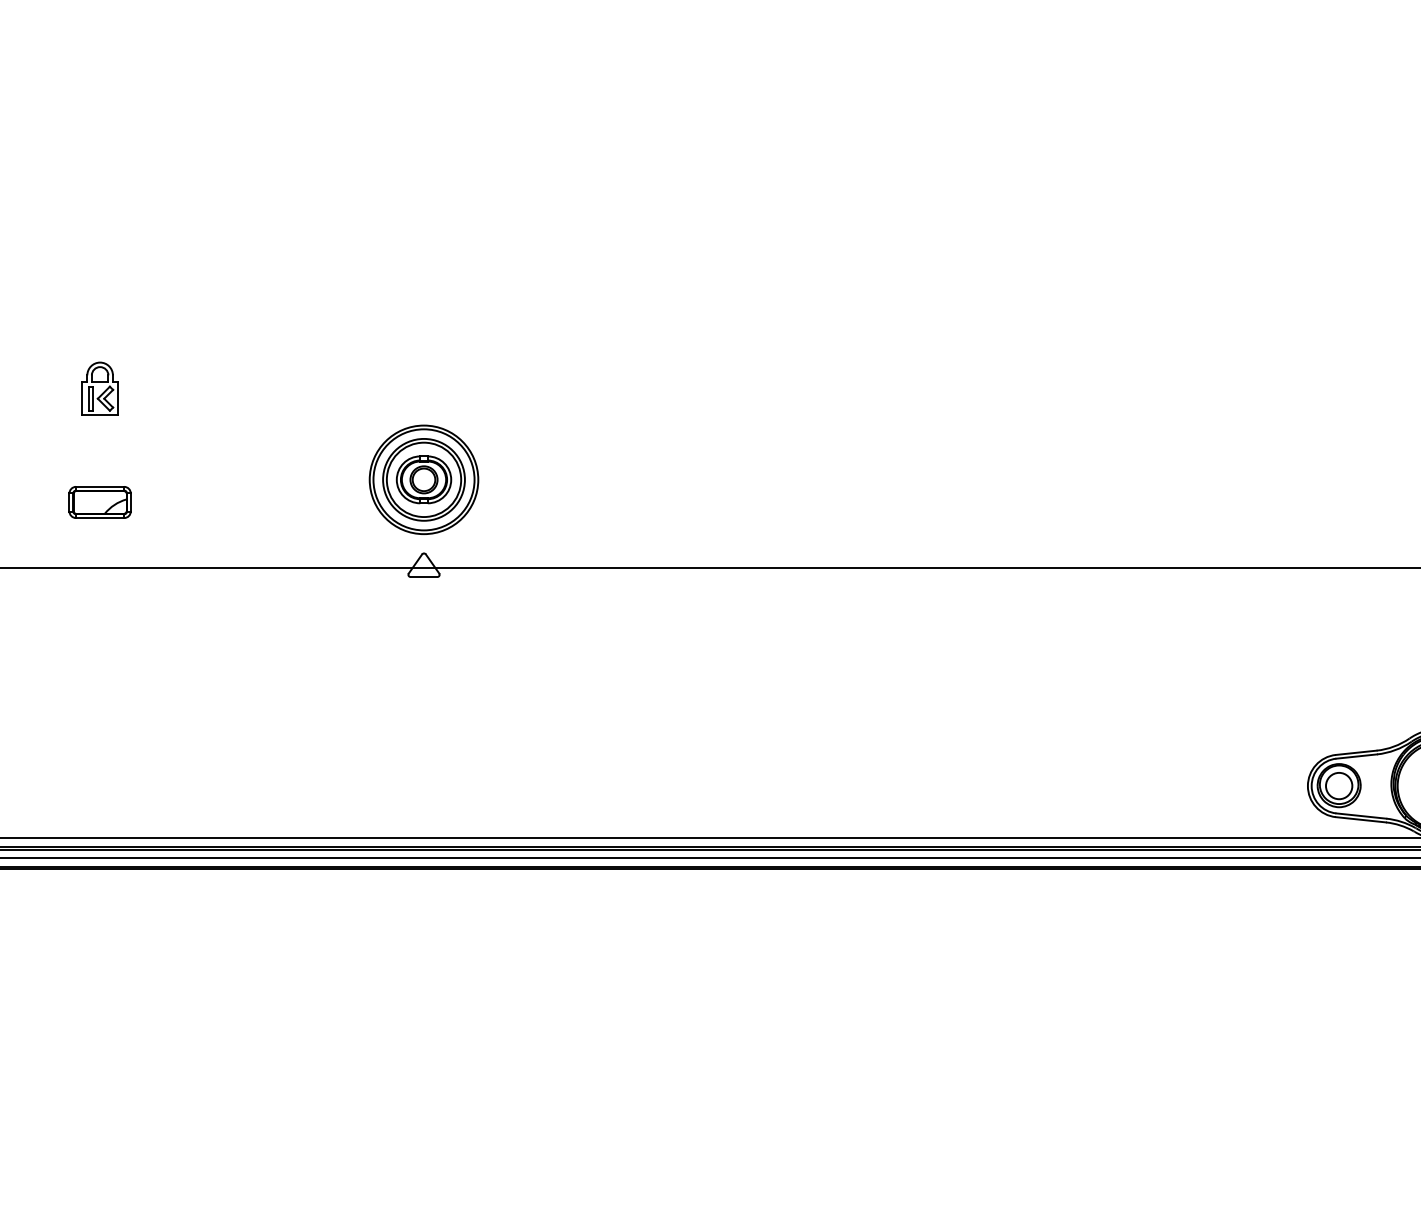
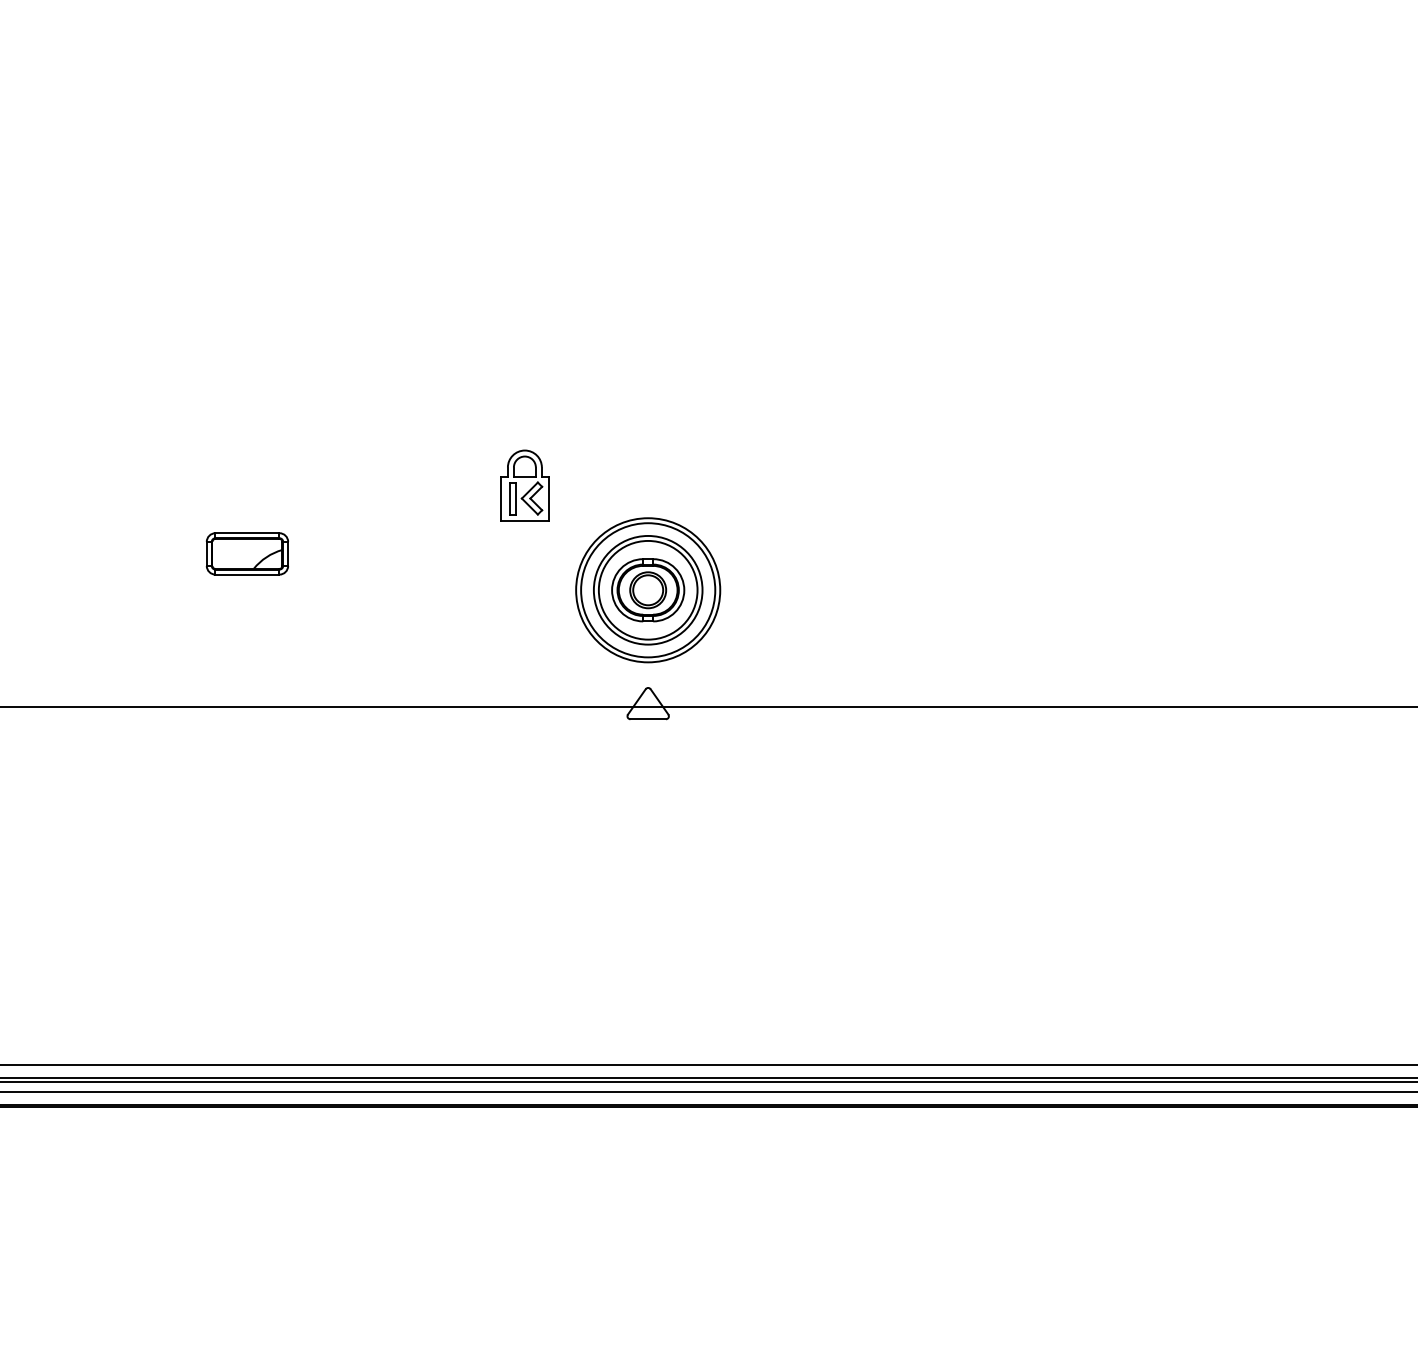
part: (99, 388) -> (524, 484), moved
part: (99, 502) -> (246, 553), moved

